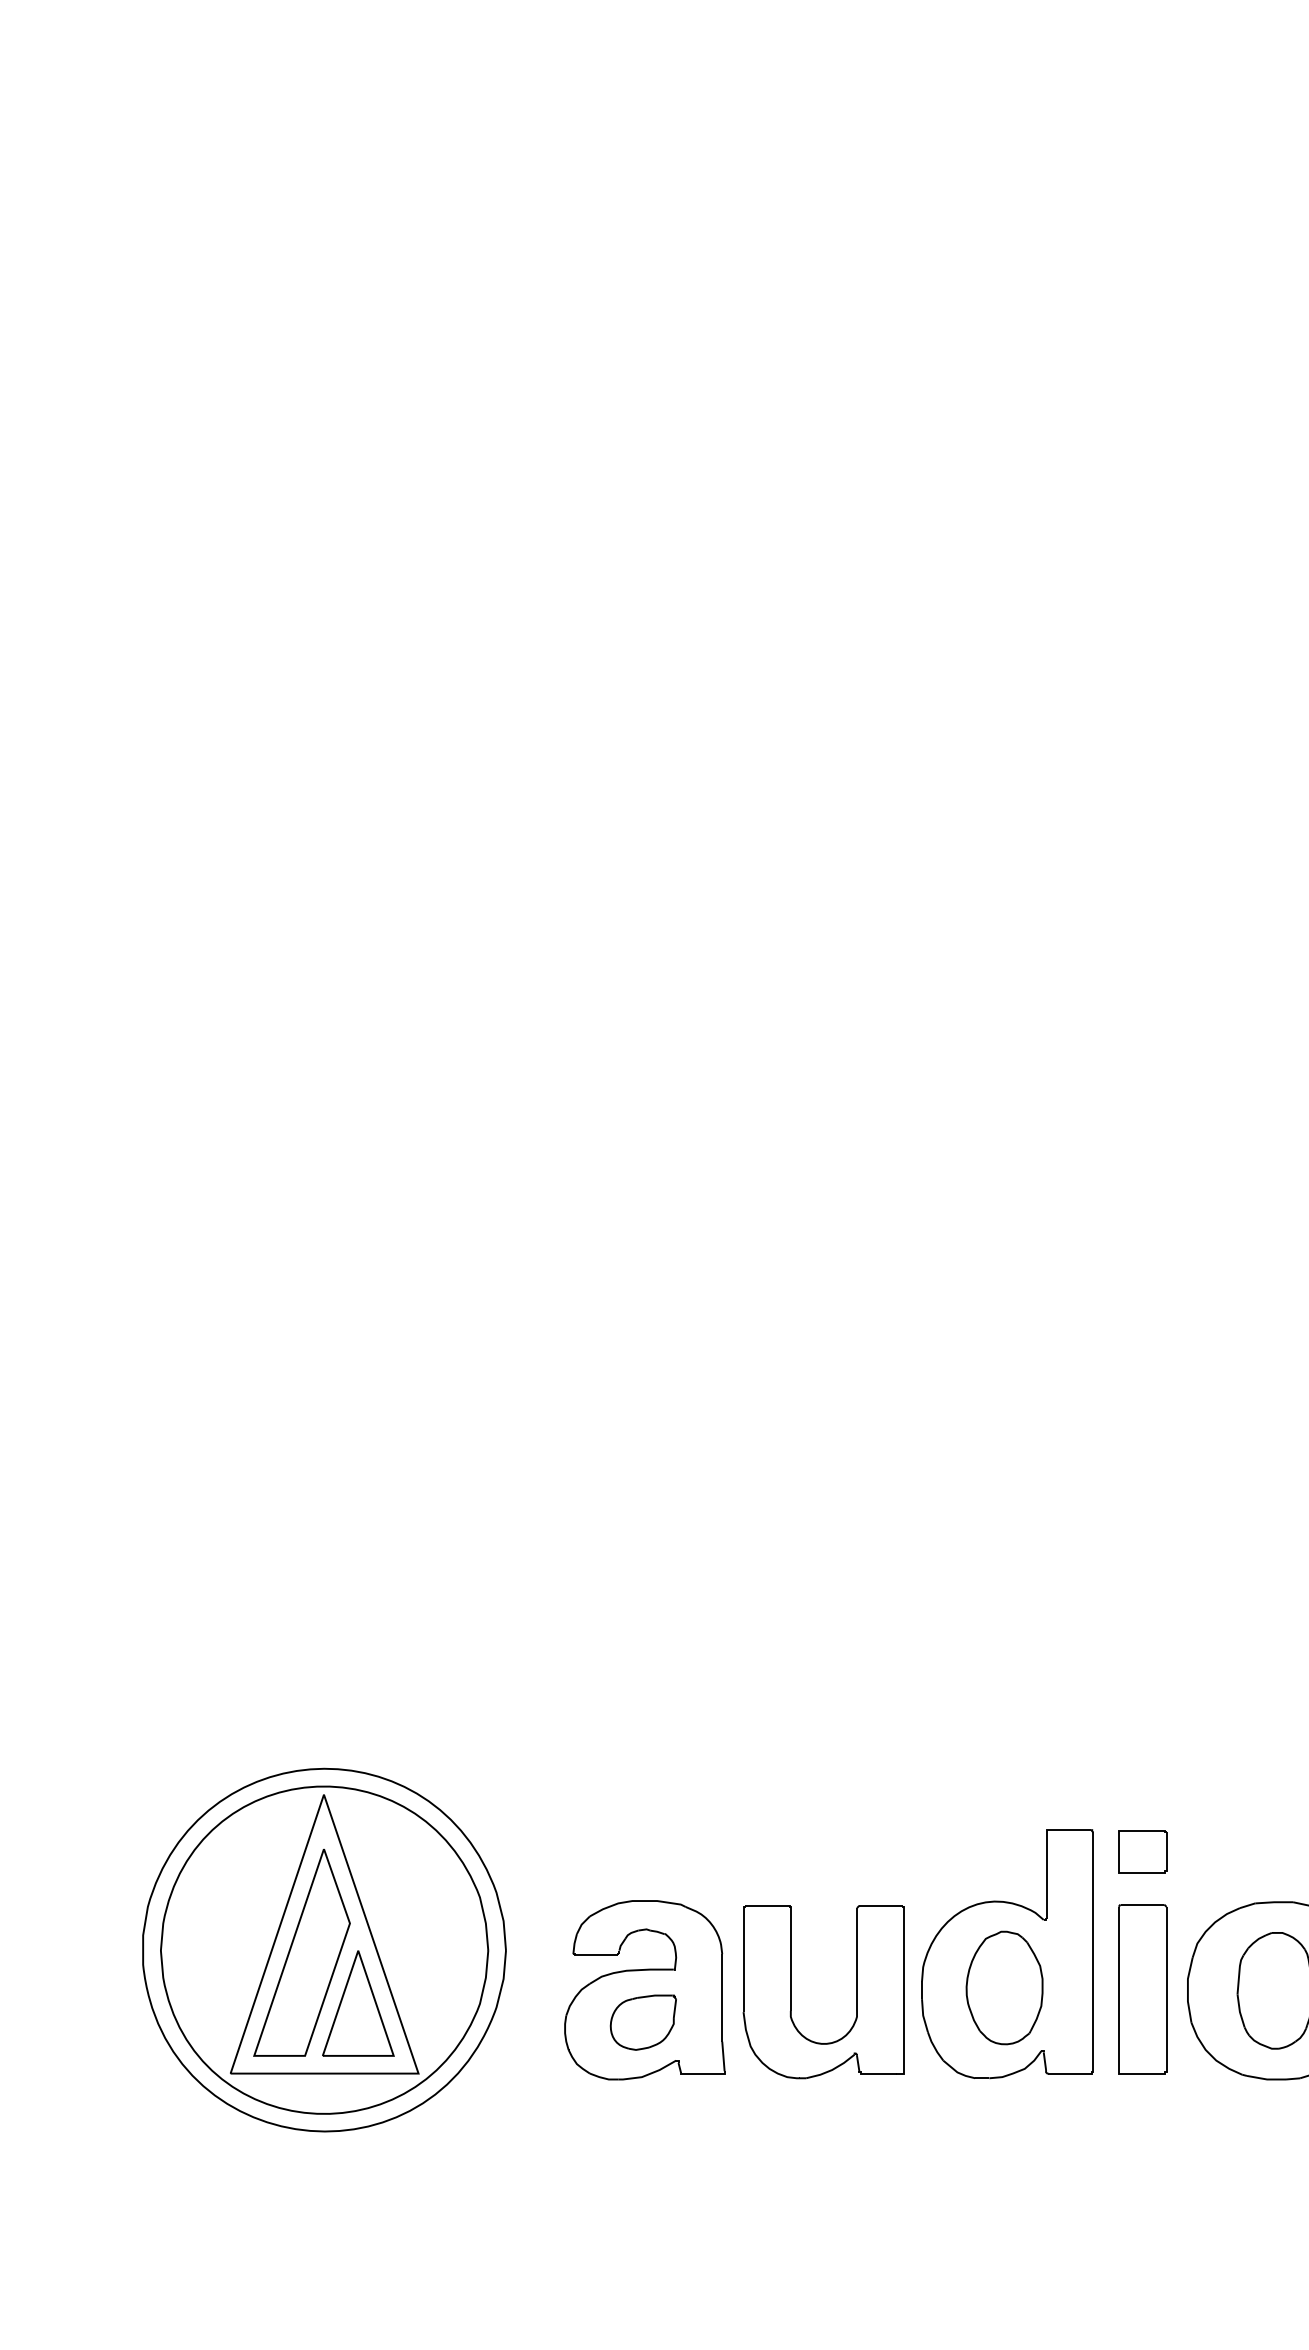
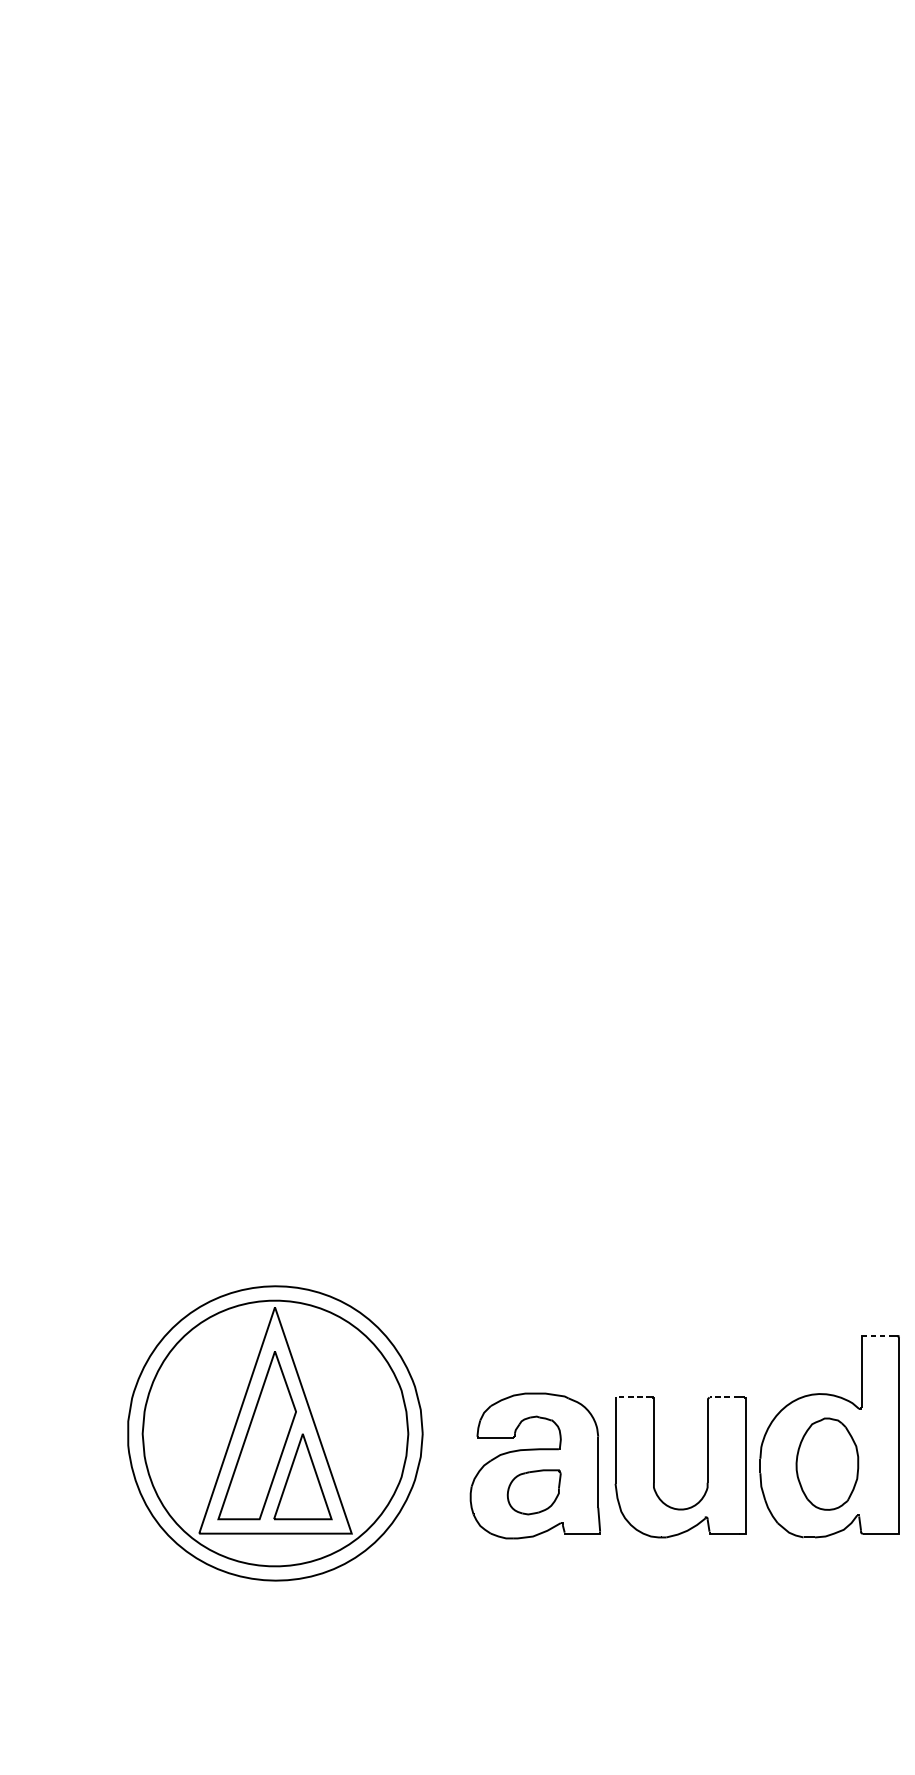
line: (1067, 1830) -> (878, 1336), solid -> dashed
line: (766, 1905) -> (634, 1397), solid -> dashed
line: (877, 1905) -> (724, 1397), solid -> dashed

